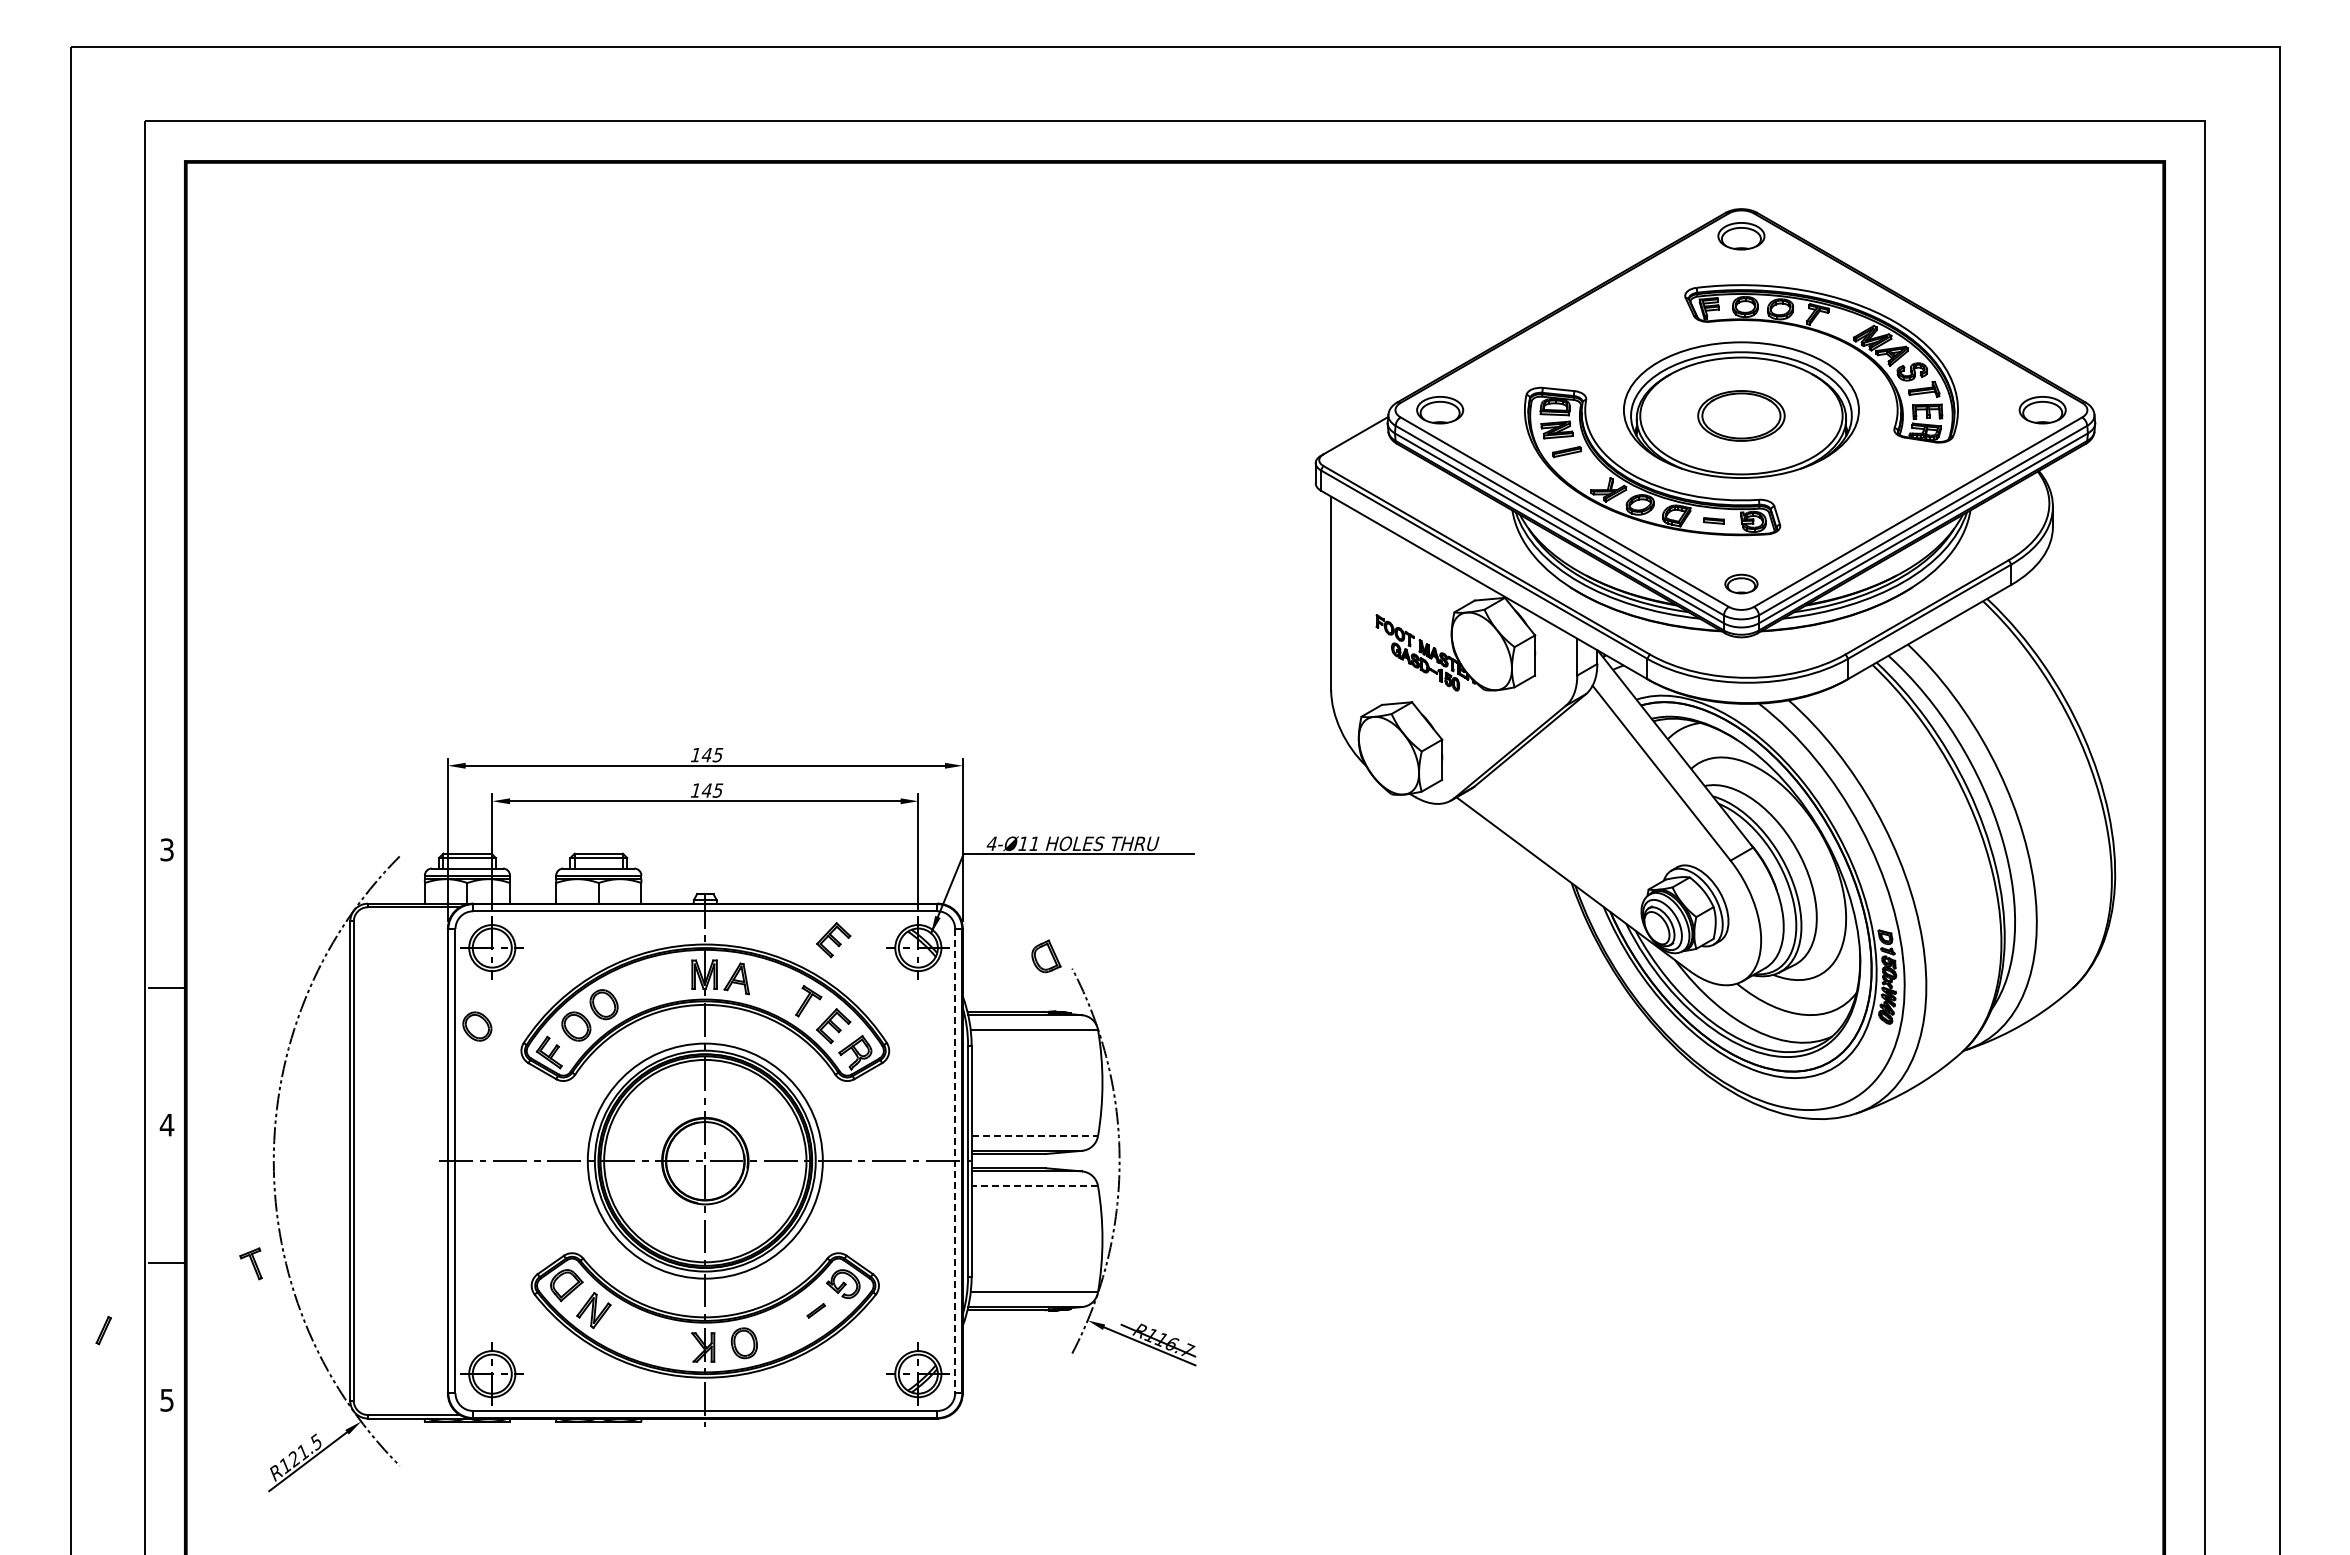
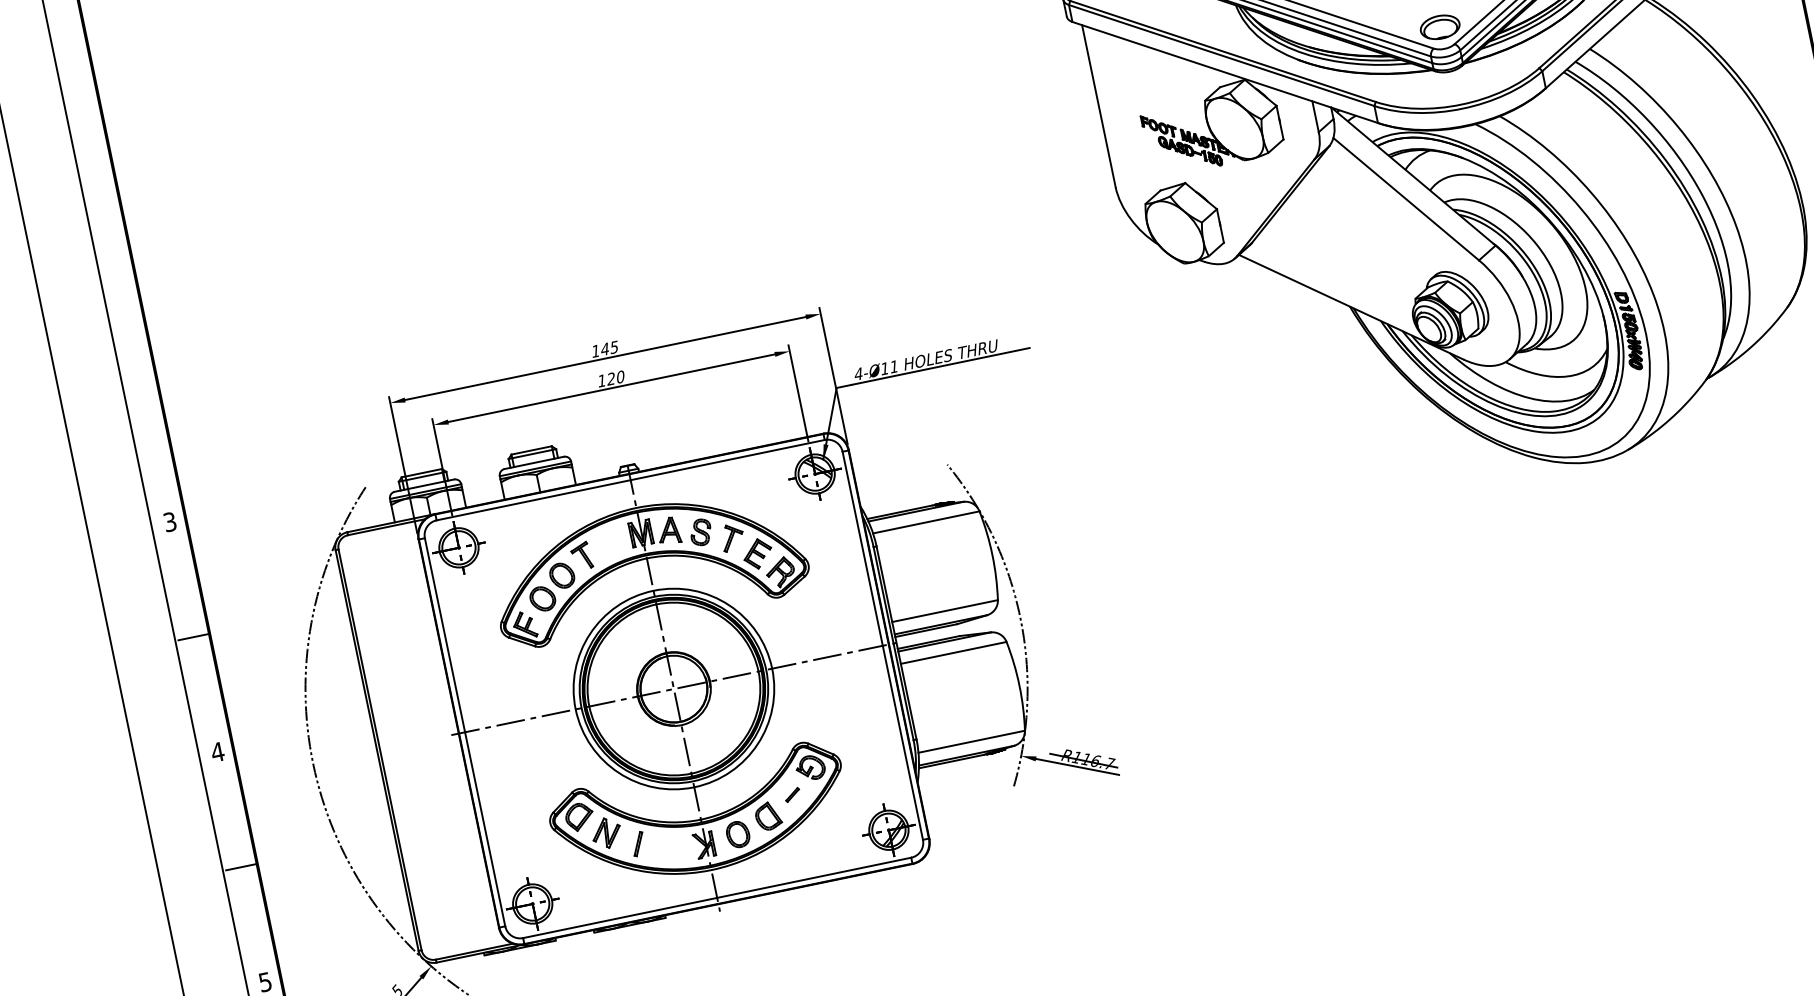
part: (1741, 583) -> (1440, 26), size x1.43
text: (712, 790) -> (615, 377), 145 -> 120
part: (833, 940) -> (742, 482), removed
part: (1046, 956) -> (768, 816), moved
part: (773, 987) -> (700, 532), added
part: (477, 1026) -> (460, 615), removed
line: (1035, 1136) -> (945, 611), dashed -> solid
line: (955, 1161) -> (883, 646), dashed -> solid
line: (1034, 1186) -> (953, 653), dashed -> solid
part: (250, 1263) -> (581, 556), moved
part: (103, 1330) -> (638, 844), moved

